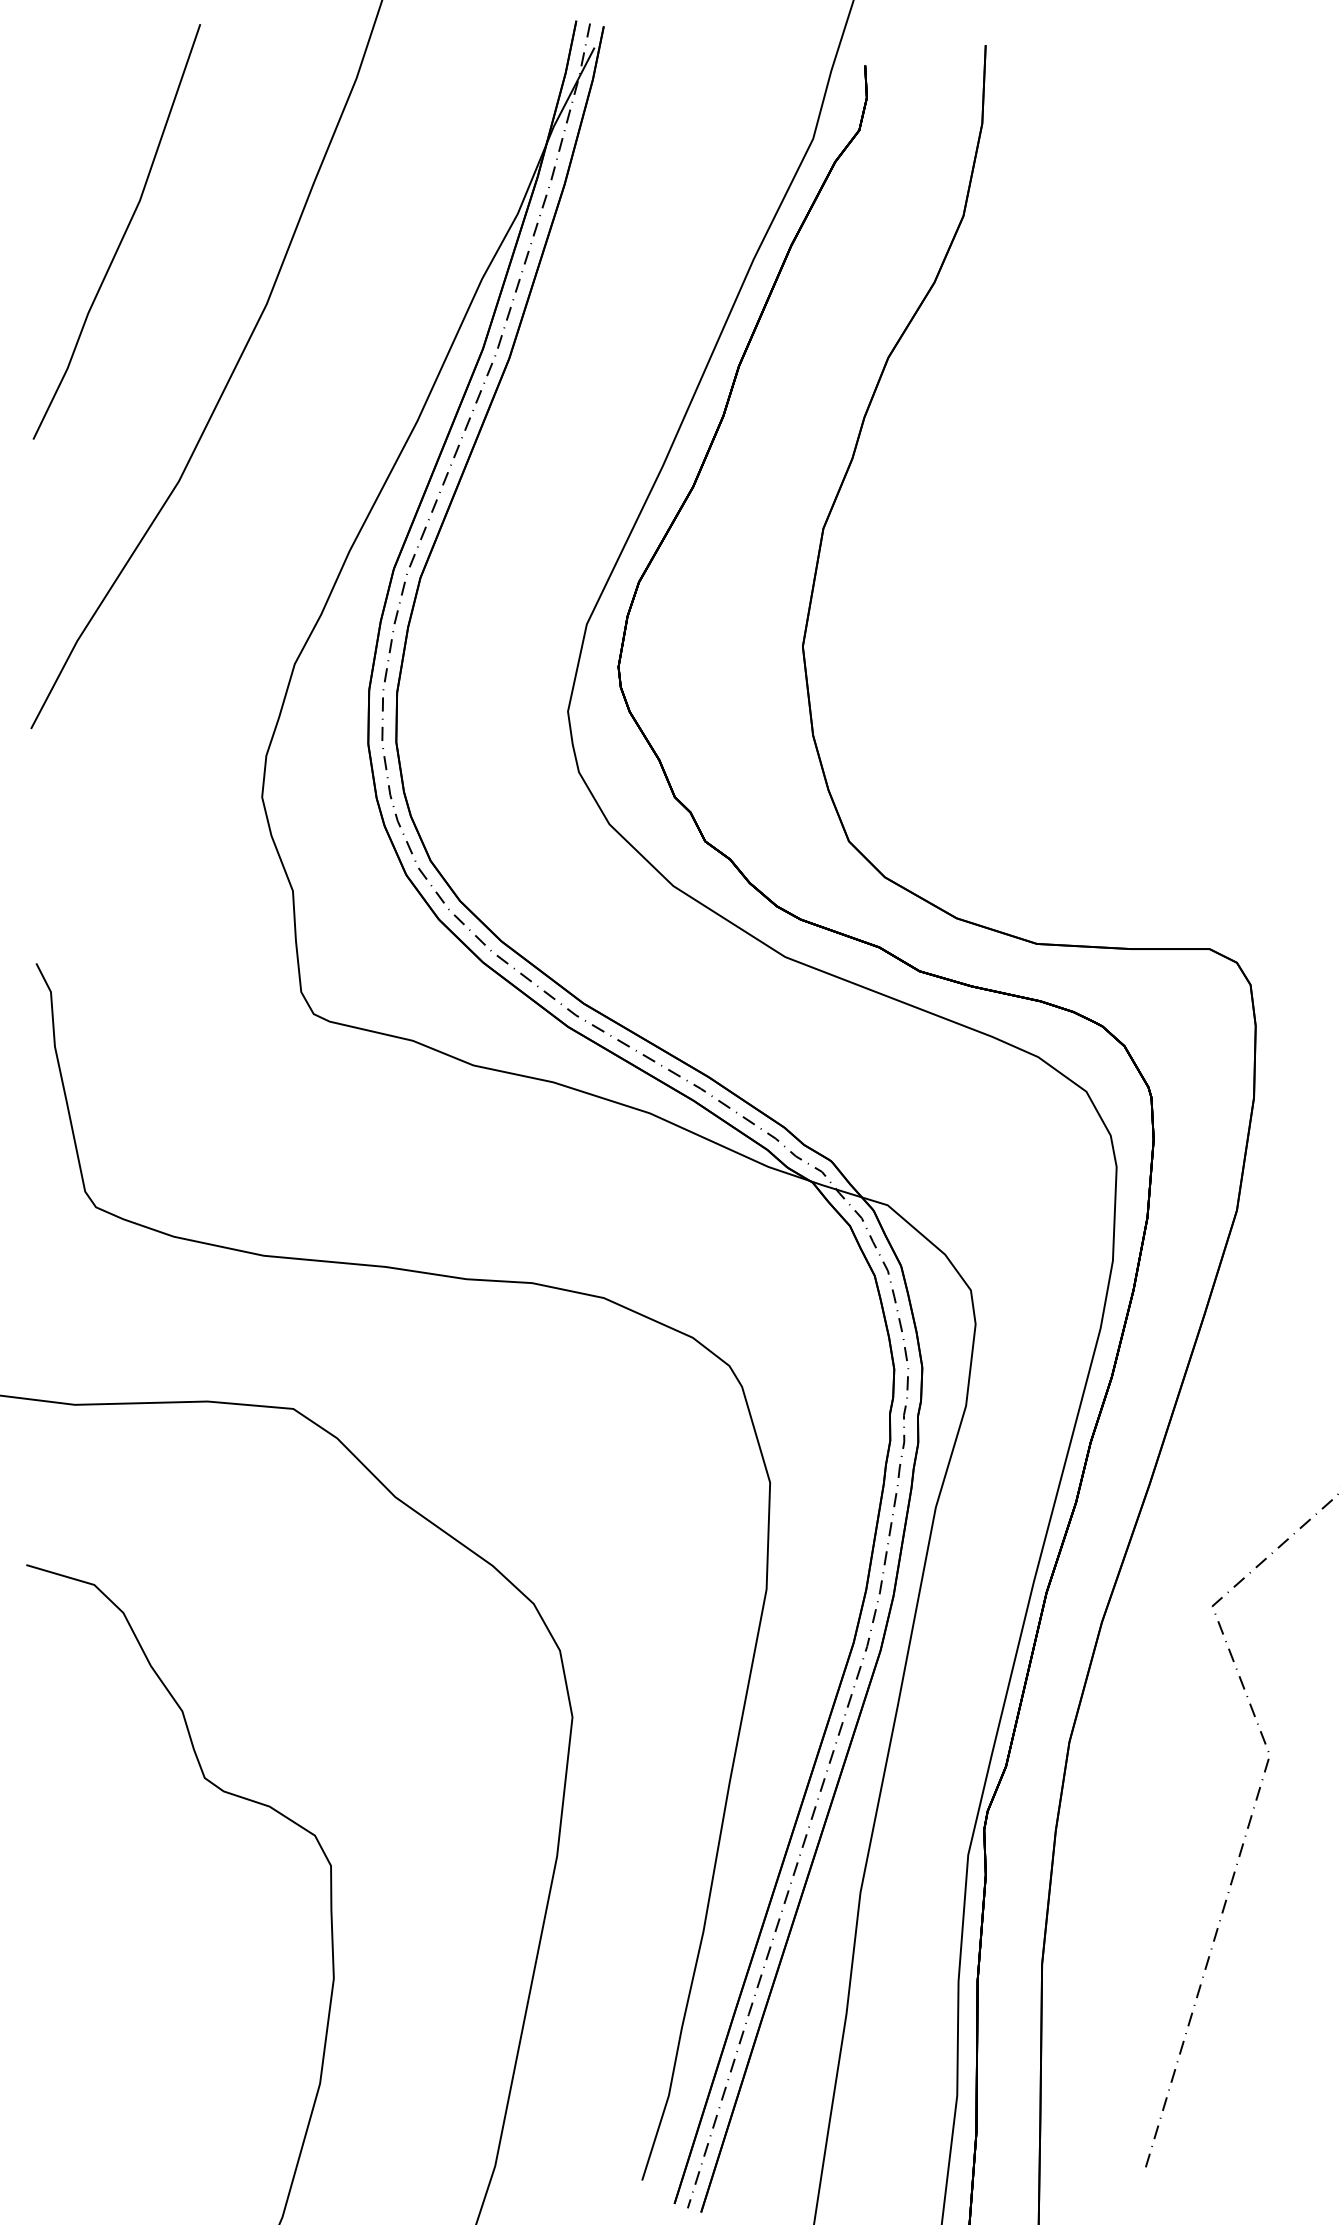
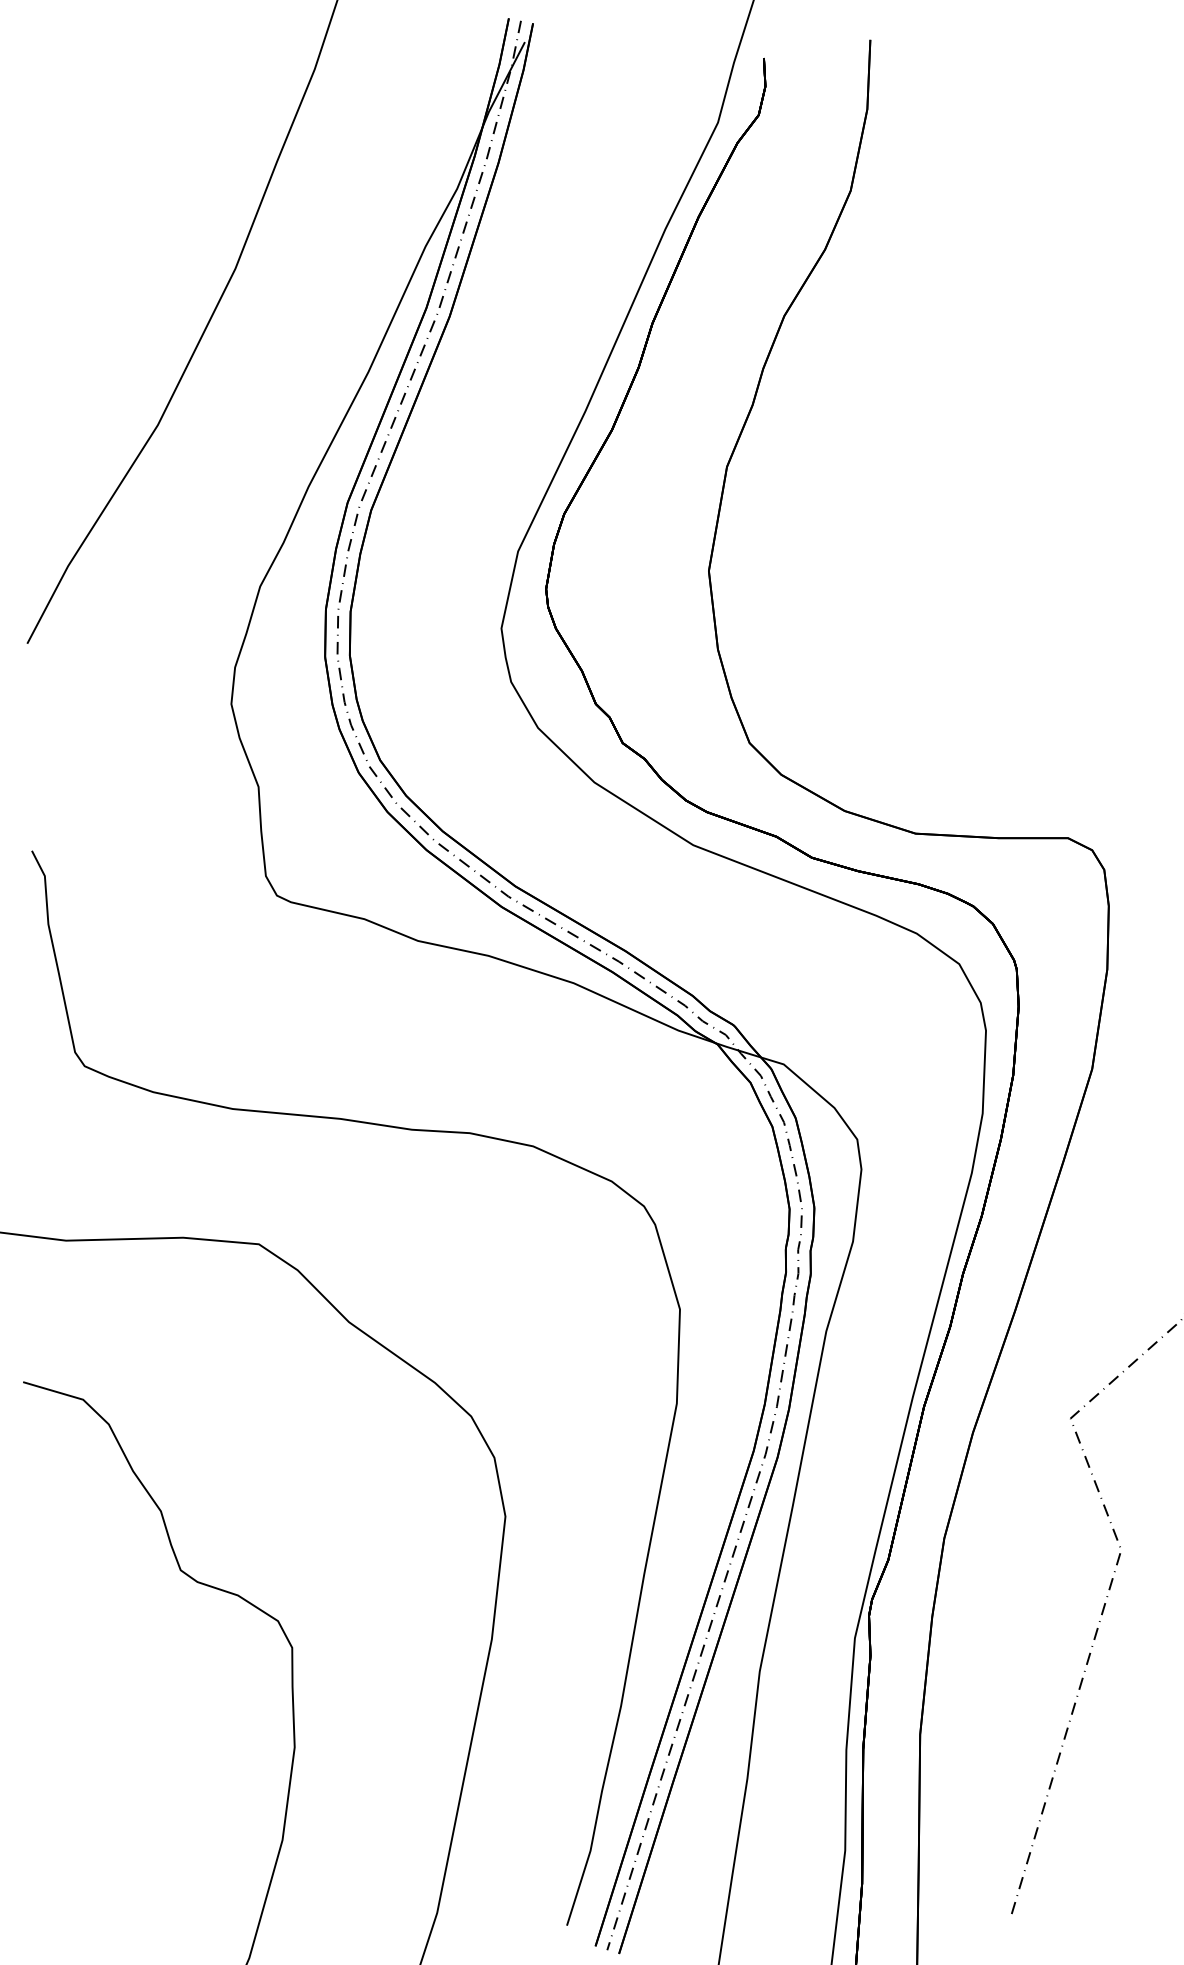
line: (123, 233) -> (108, 206), removed

